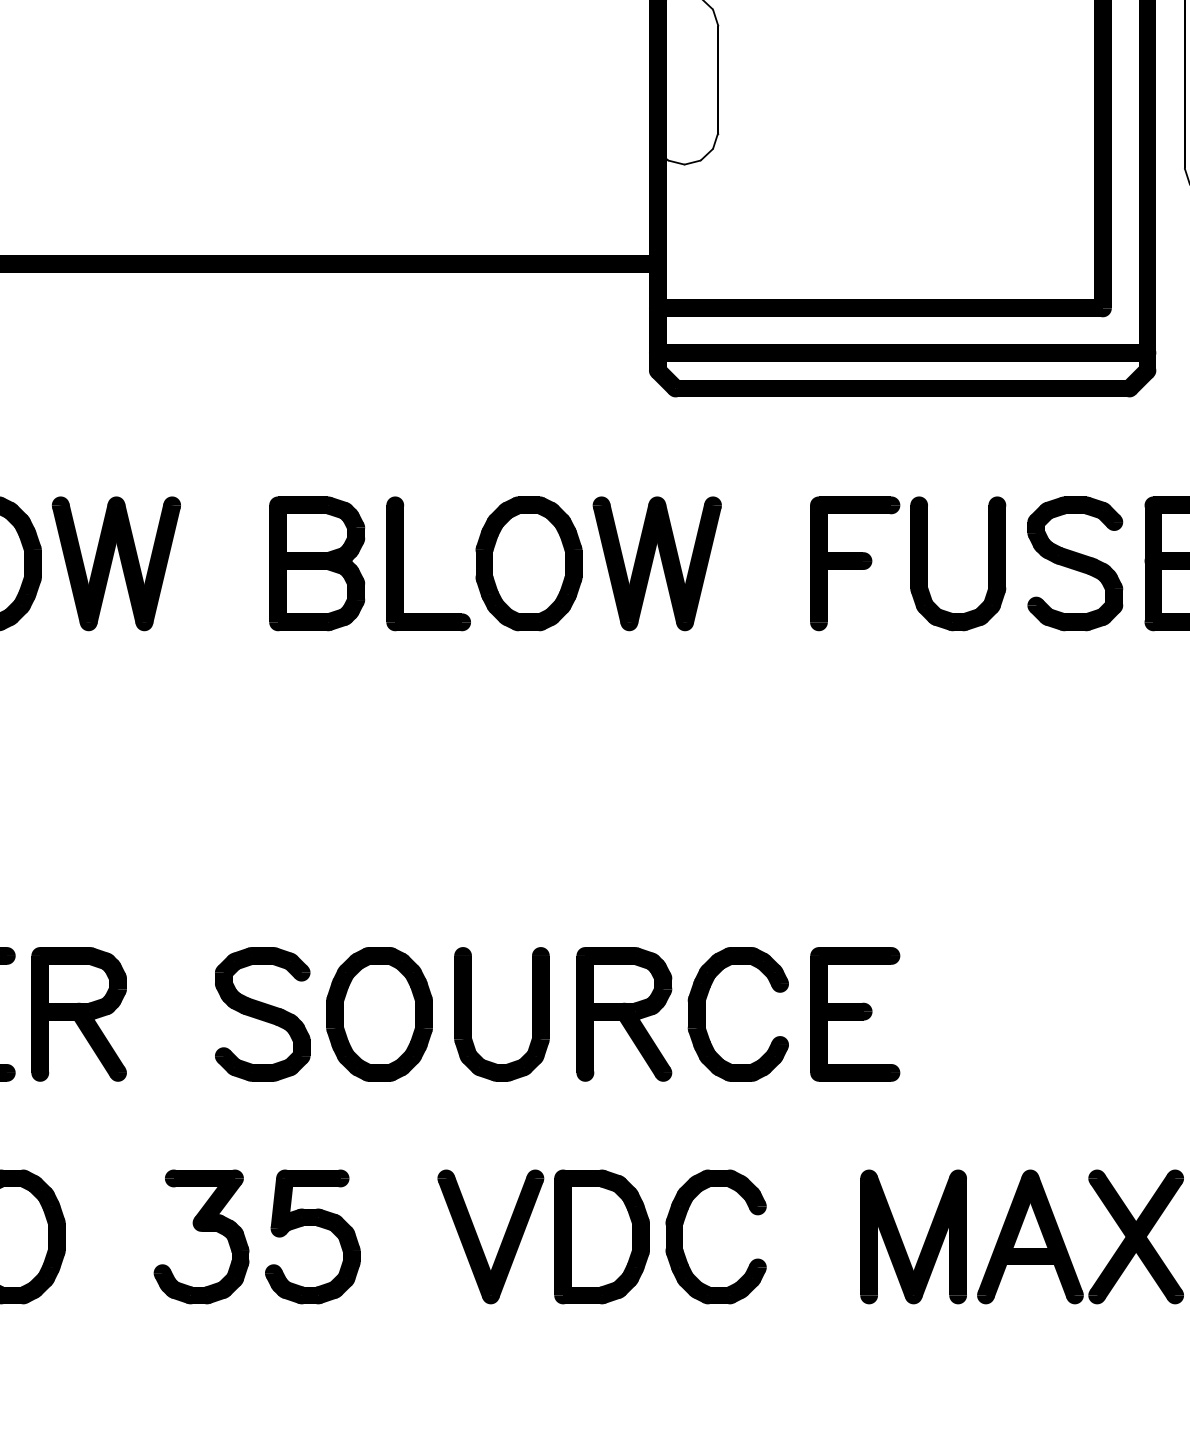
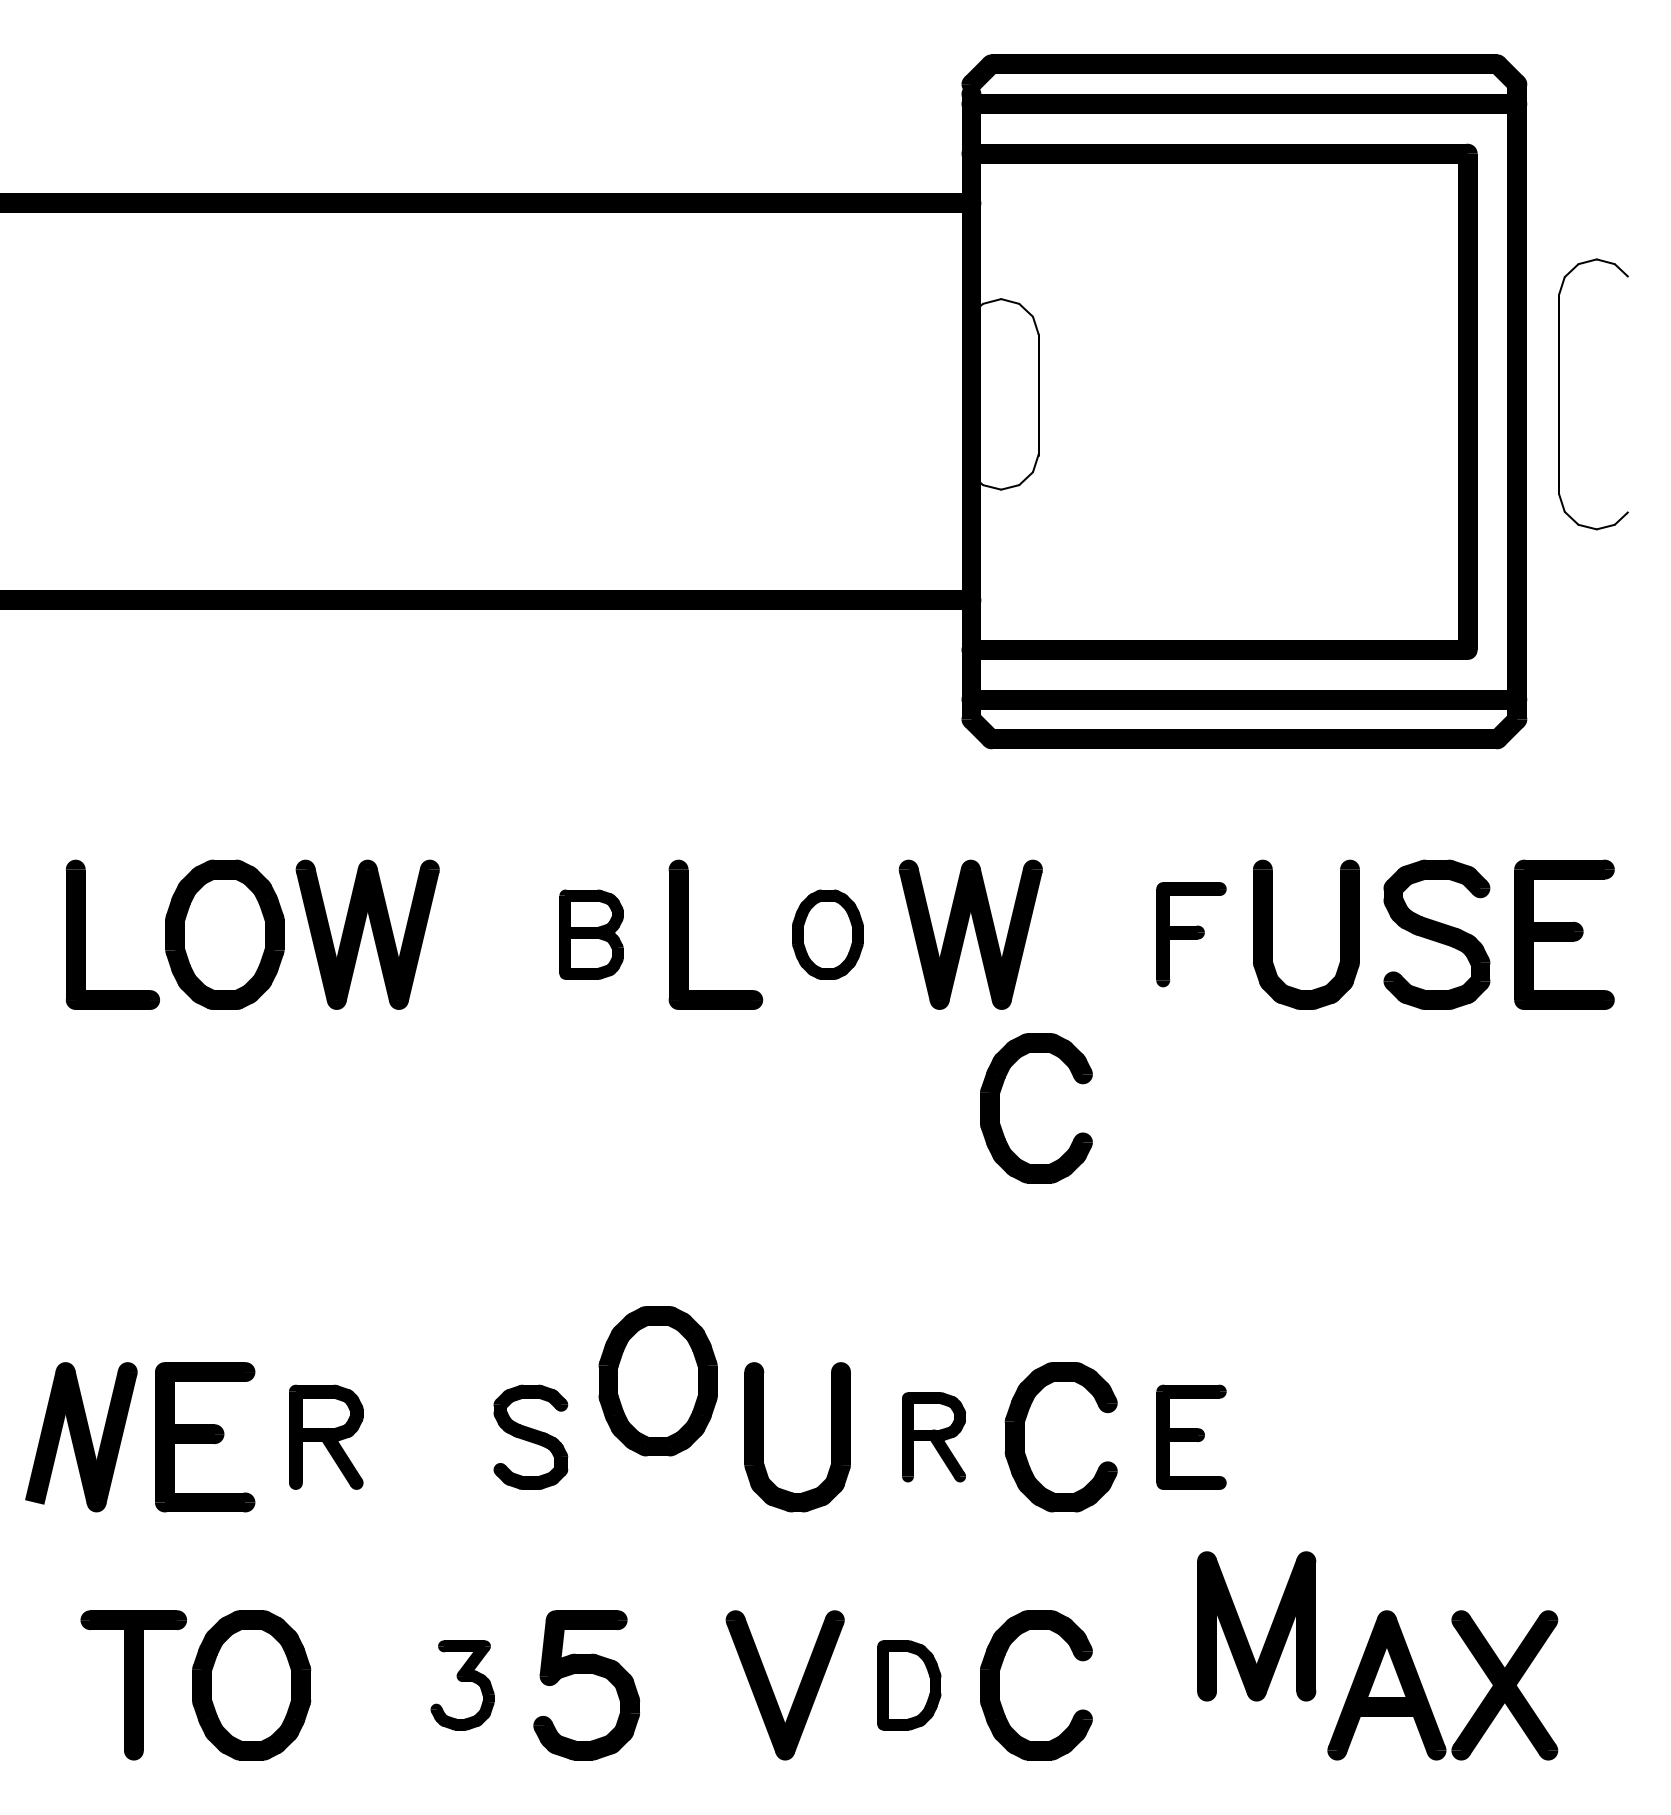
part: (317, 563) -> (591, 934), size x0.6
part: (528, 563) -> (827, 934), size x0.6
part: (855, 563) -> (1191, 934), size x0.7
part: (683, 719) -> (999, 1108), added
part: (79, 1014) -> (326, 1437), size x0.7
part: (262, 1014) -> (530, 1437), size x0.7
part: (378, 1014) -> (657, 1381), moved
part: (623, 1014) -> (933, 1437), size x0.6
part: (855, 1014) -> (1191, 1437), size x0.7
part: (201, 1237) -> (462, 1685), size x0.6
part: (602, 1237) -> (909, 1685), size x0.6
part: (902, 1241) -> (1244, 1631), moved

